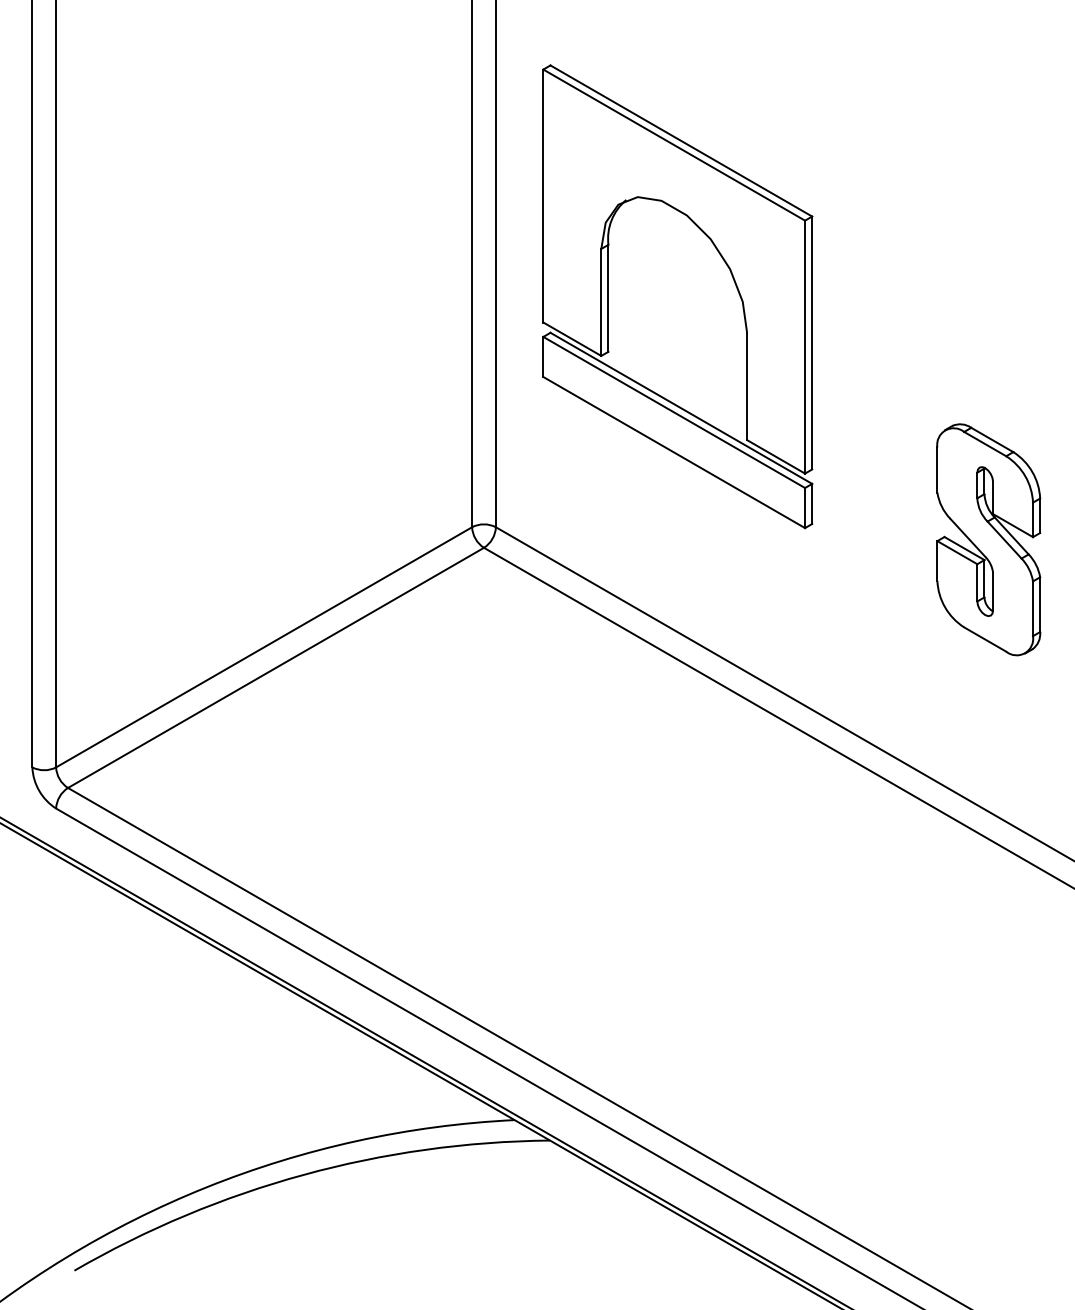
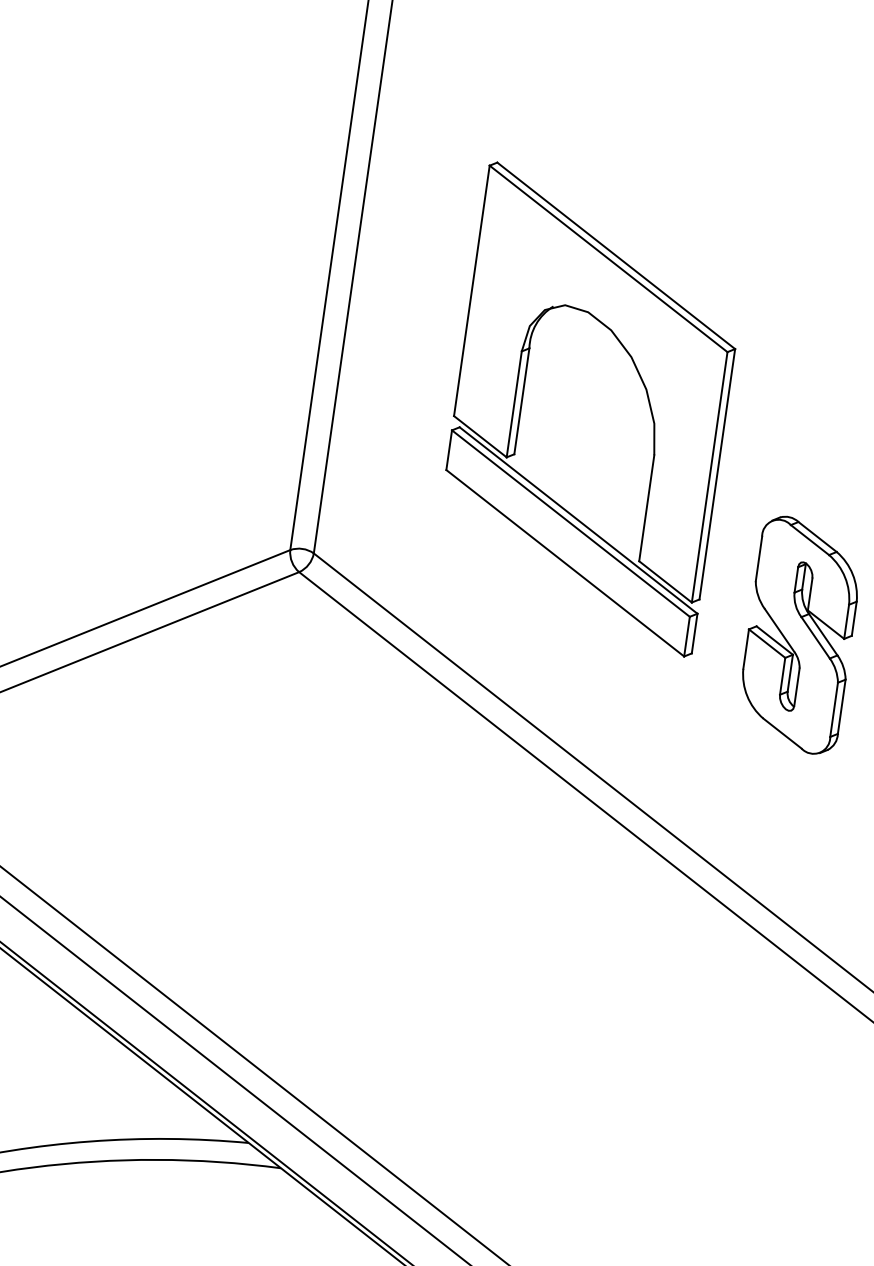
part: (725, 264) -> (642, 384), moved

